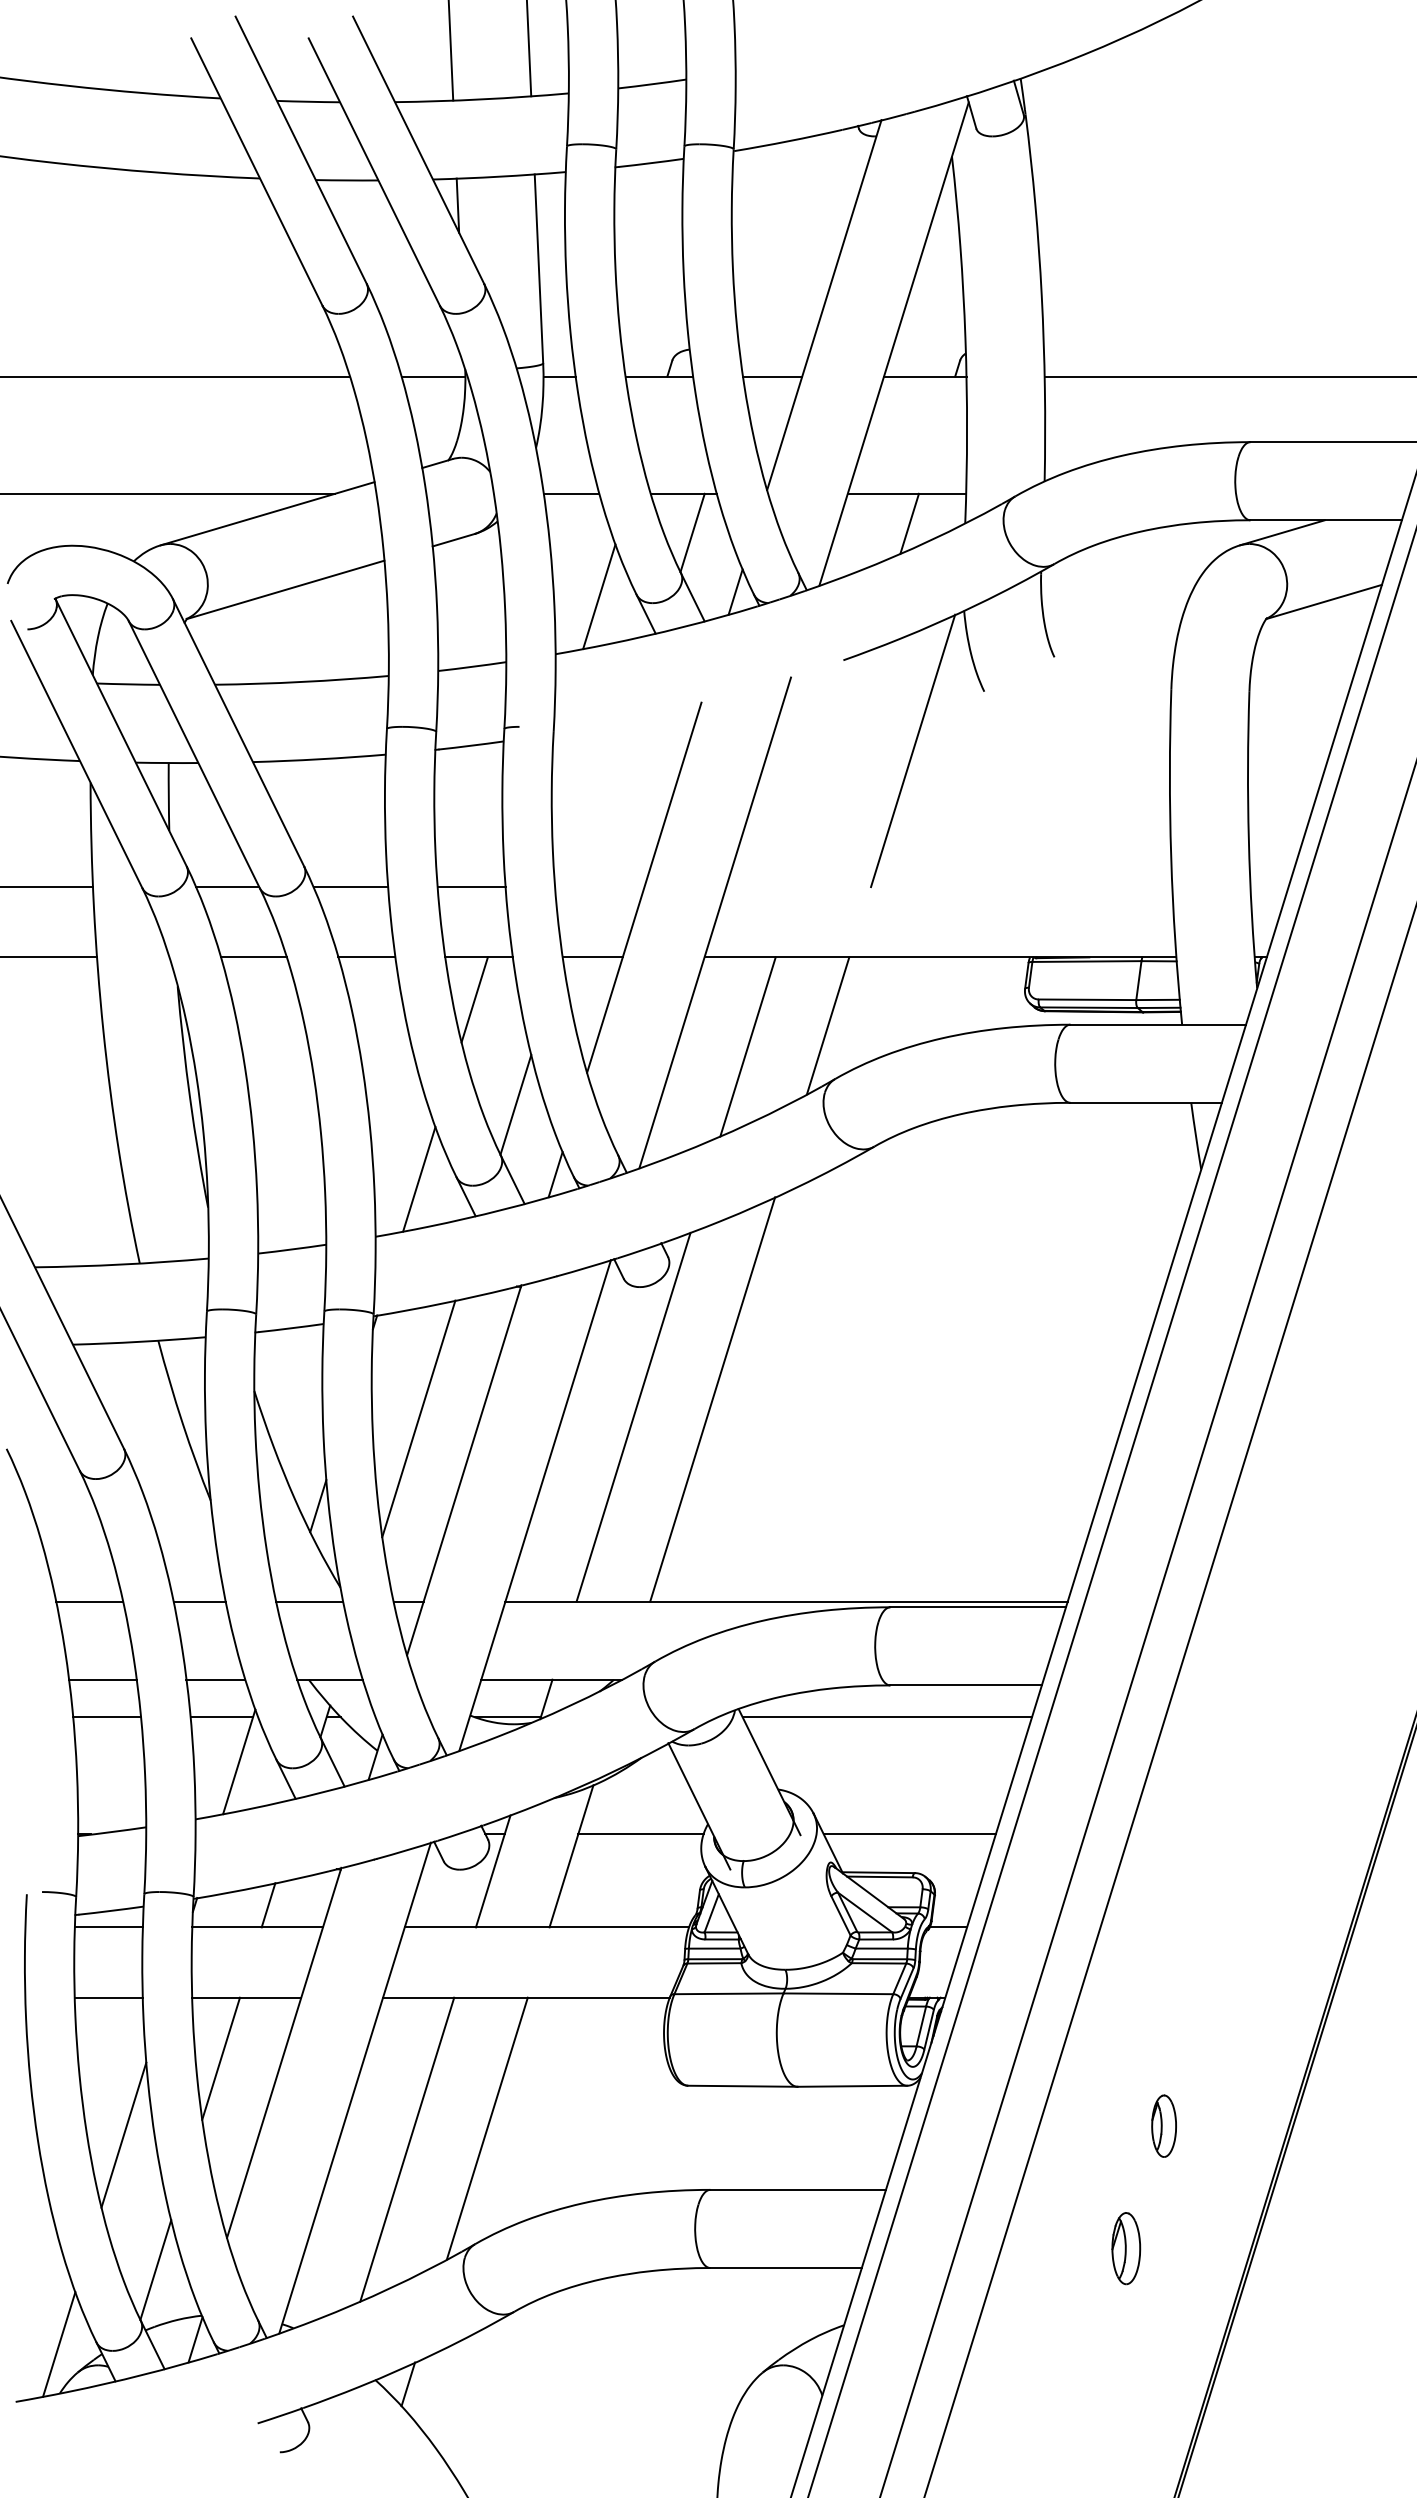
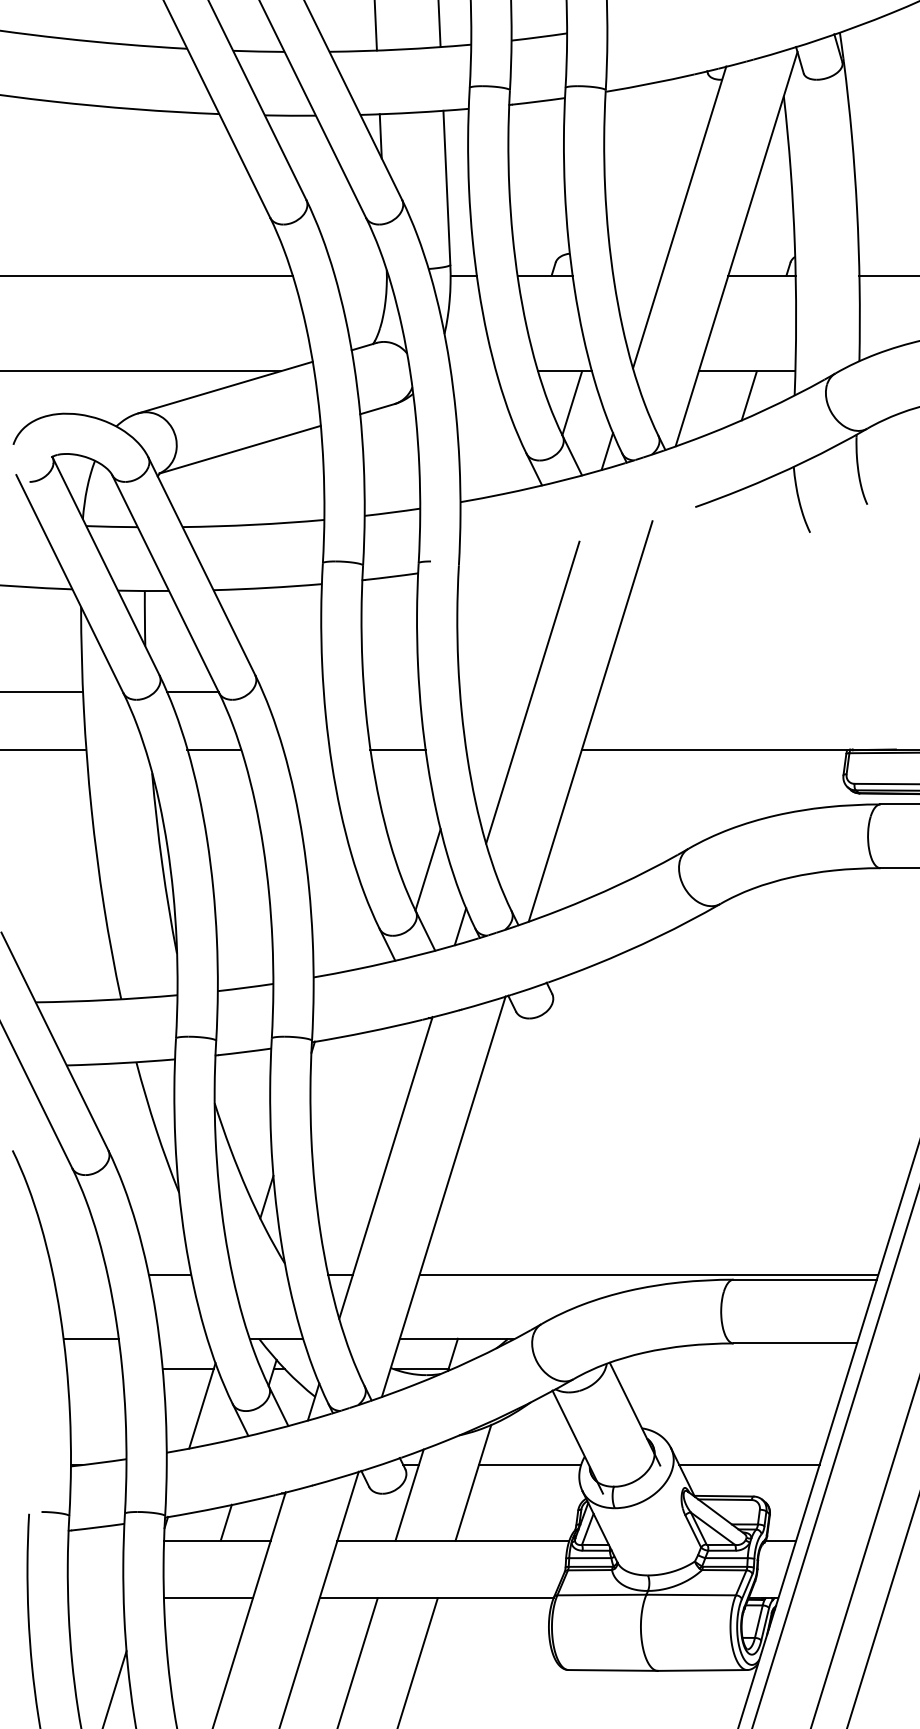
line: (433, 376) -> (360, 275), removed
line: (772, 376) -> (637, 275), removed
line: (571, 493) -> (473, 371), removed
line: (599, 596) -> (496, 455), removed
line: (913, 750) -> (752, 580), removed
line: (350, 887) -> (293, 692), removed
line: (471, 887) -> (391, 692), removed
line: (366, 957) -> (306, 749), removed
line: (592, 957) -> (490, 749), removed
line: (474, 999) -> (394, 783), removed
line: (828, 1025) -> (683, 805), removed
line: (747, 1046) -> (617, 822), removed
line: (419, 1179) -> (349, 930), removed
line: (712, 1399) -> (588, 1110), removed
line: (633, 1416) -> (524, 1124), removed
line: (418, 1418) -> (348, 1125), removed
line: (89, 1601) -> (80, 1274), removed
line: (309, 1601) -> (259, 1274), removed
line: (215, 1679) -> (183, 1338), removed
line: (106, 1717) -> (94, 1369), removed
line: (887, 1717) -> (731, 1369), removed
line: (108, 1927) -> (95, 1540), removed
line: (108, 1997) -> (95, 1598), removed
line: (221, 2058) -> (187, 1647), removed

